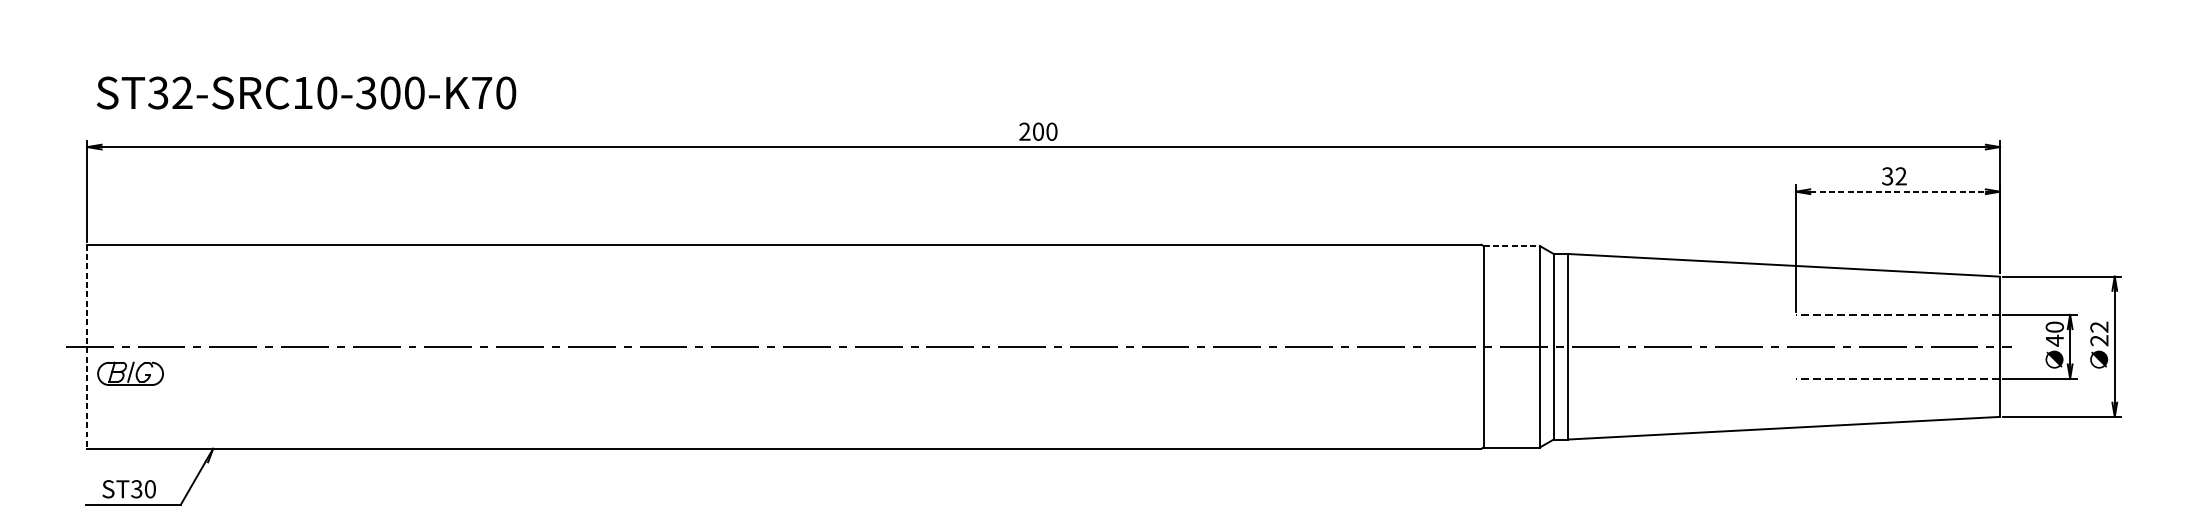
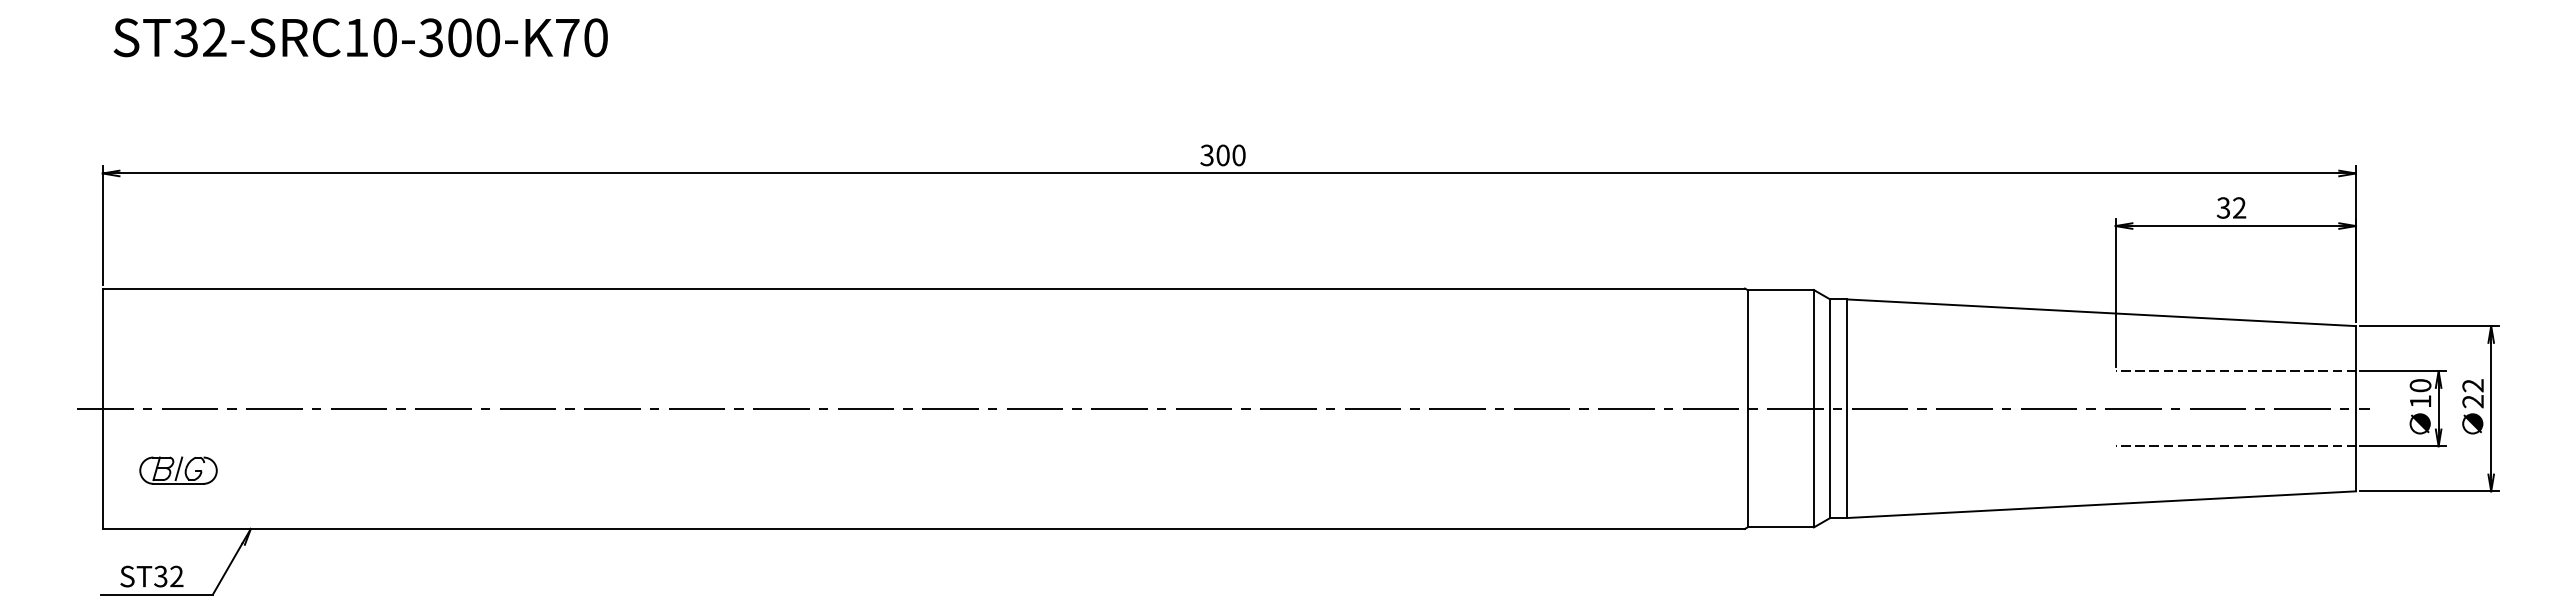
text: (306, 92) -> (360, 37), moved
text: (1024, 131) -> (1206, 155), 200 -> 300
line: (1898, 192) -> (2236, 226), dashed -> solid
line: (1512, 246) -> (1781, 290), dashed -> solid
text: (2054, 340) -> (2420, 401), 40 -> 10
line: (87, 347) -> (102, 409), dashed -> solid
part: (130, 373) -> (178, 470), moved
text: (150, 489) -> (176, 576), ST30 -> ST32

